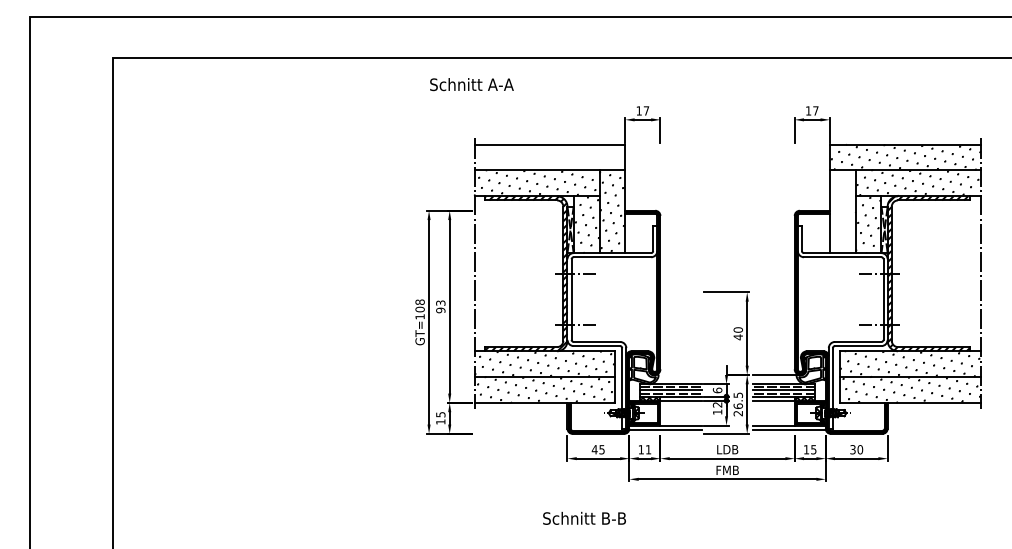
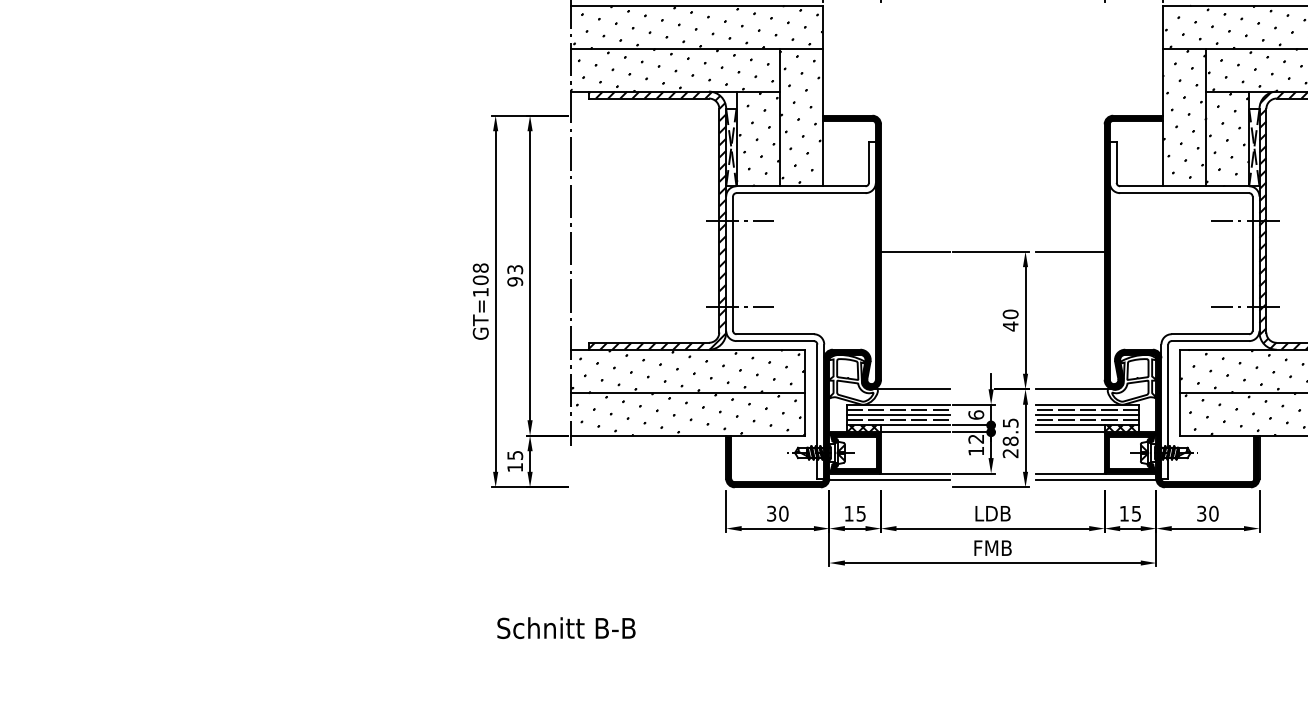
hatch: (550, 157) -> (697, 27), added
hatch: (842, 209) -> (1184, 113), added
line: (680, 292) -> (914, 251), added
line: (773, 292) -> (1069, 251), added
line: (677, 375) -> (909, 390), added
text: (737, 405) -> (1009, 440), 26.5 -> 28.5
text: (597, 449) -> (776, 513), 45 -> 30
text: (648, 449) -> (861, 513), 11 -> 15
text: (584, 517) -> (566, 626), moved

